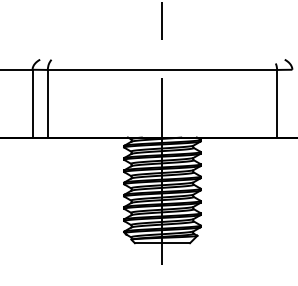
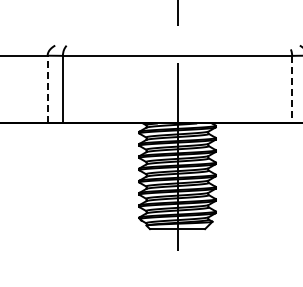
line: (32, 103) -> (47, 89), solid -> dashed
line: (277, 103) -> (292, 89), solid -> dashed

